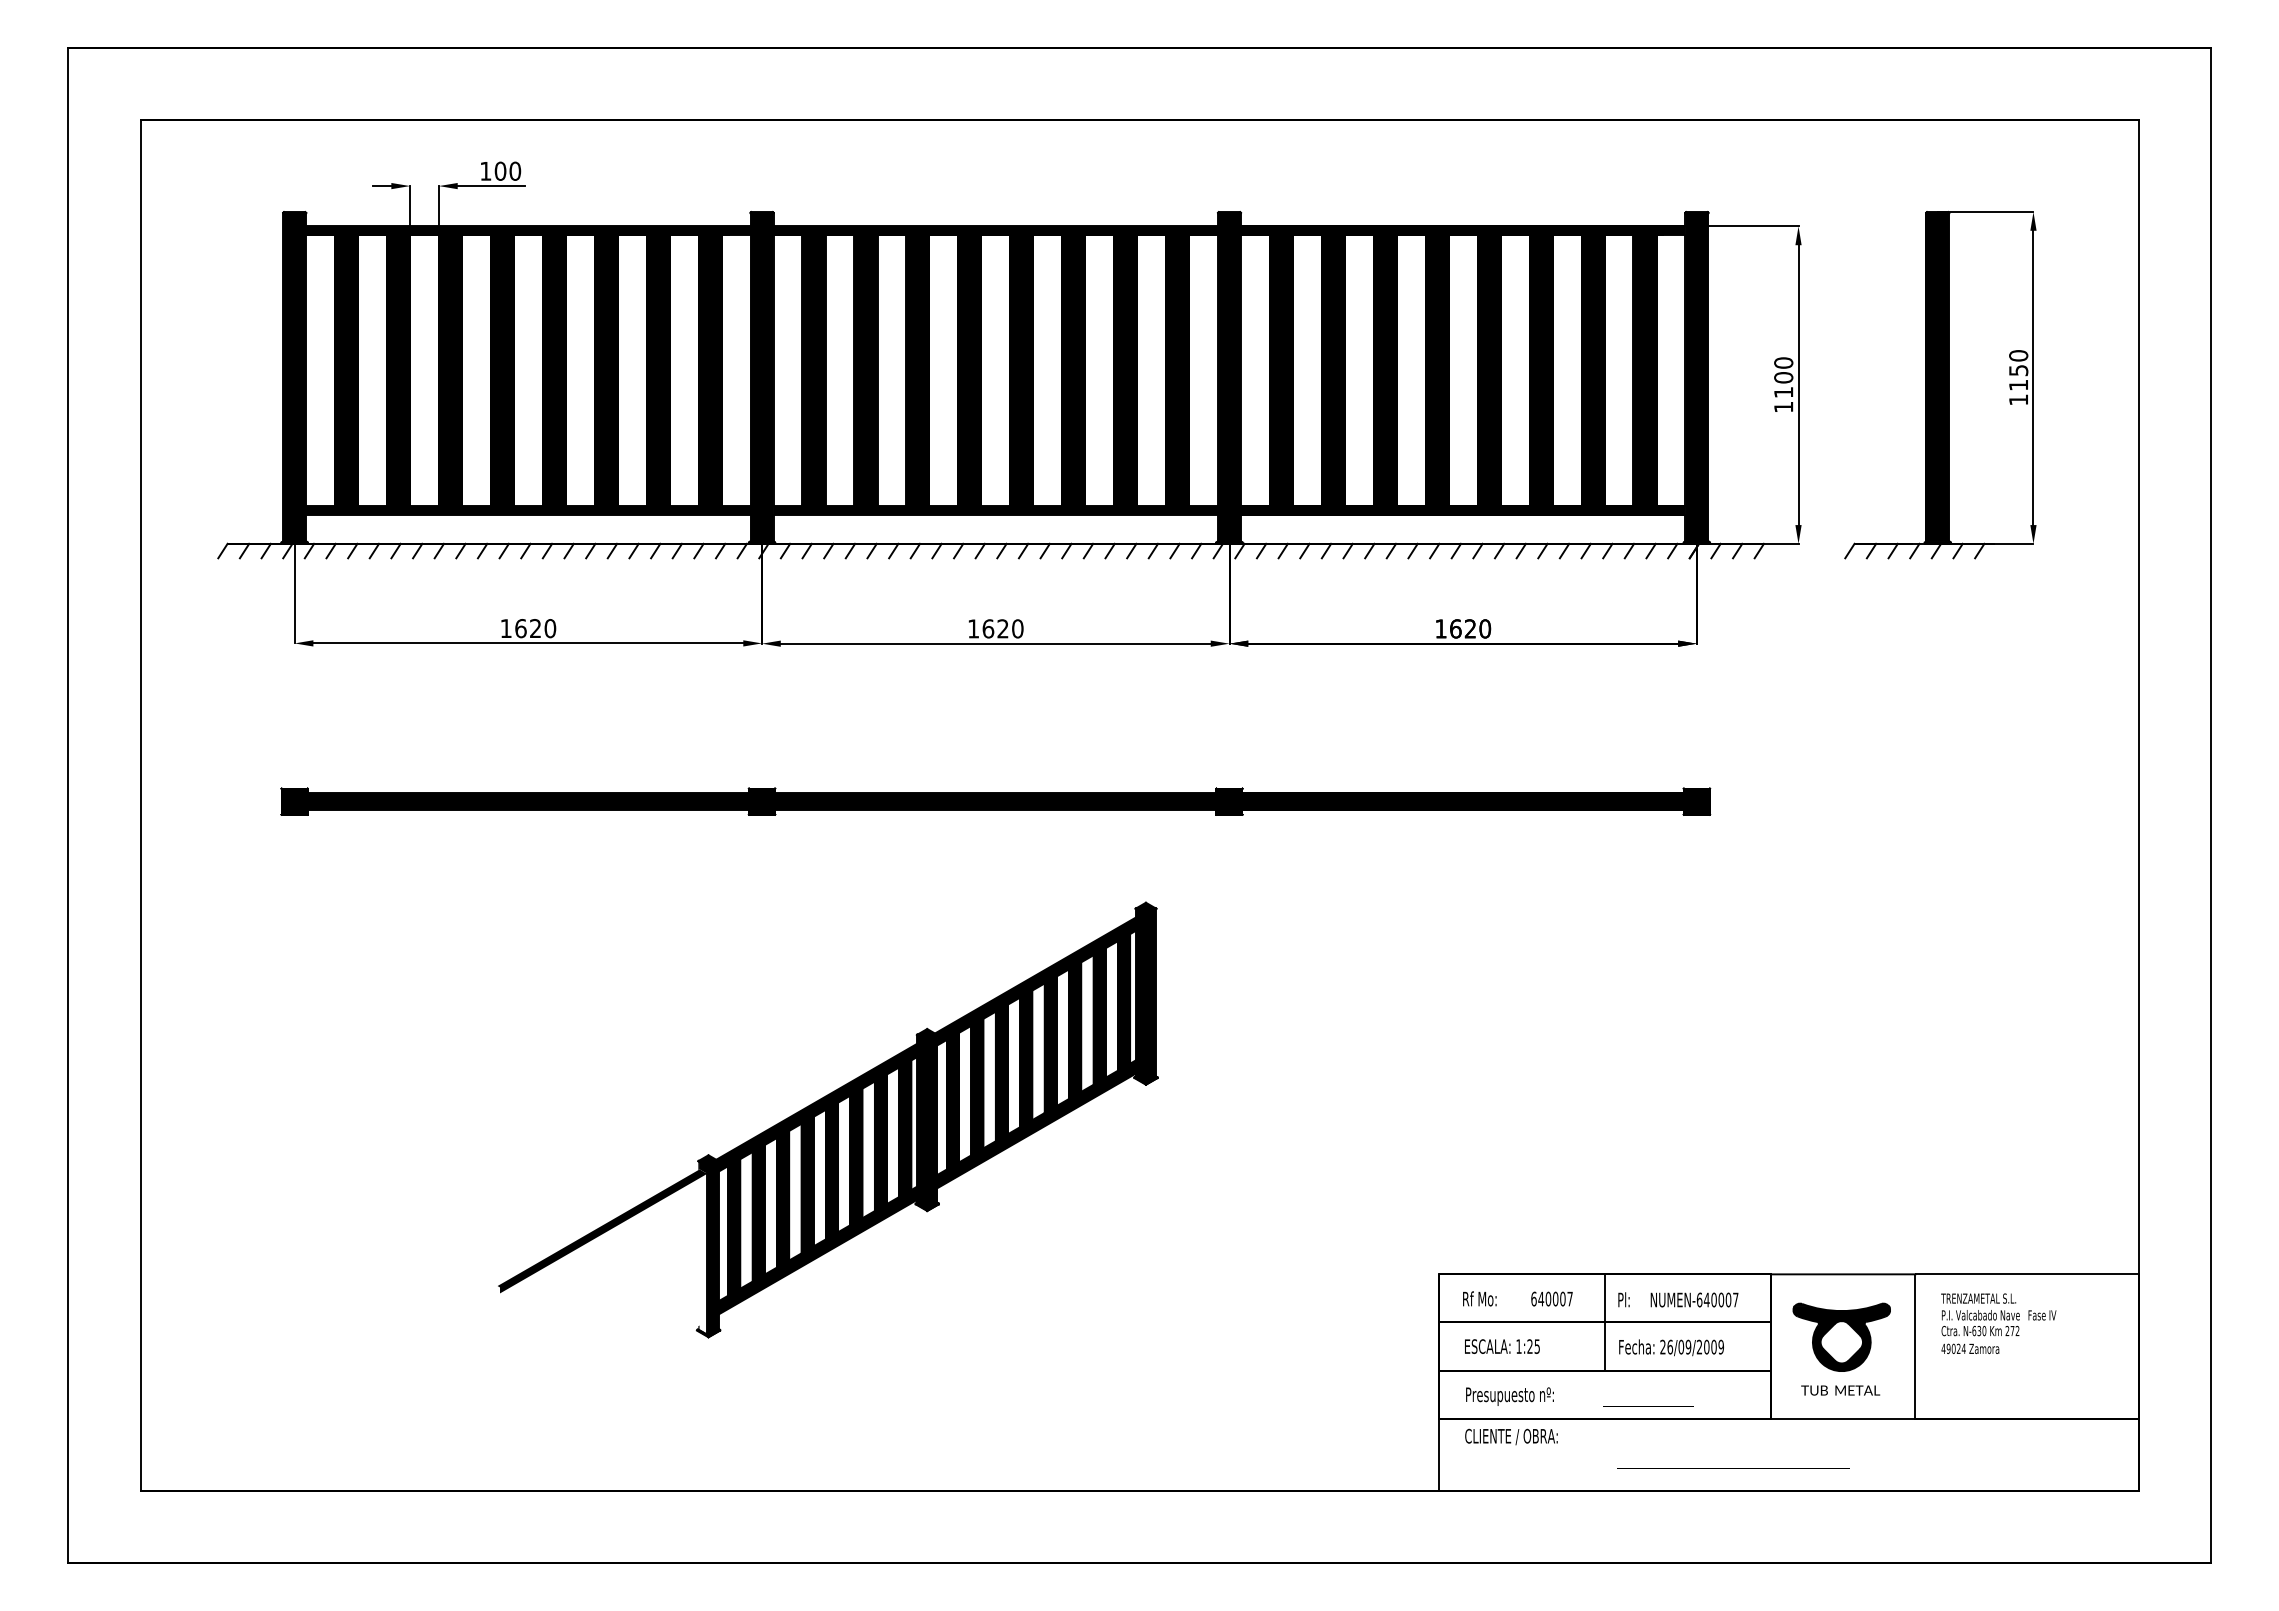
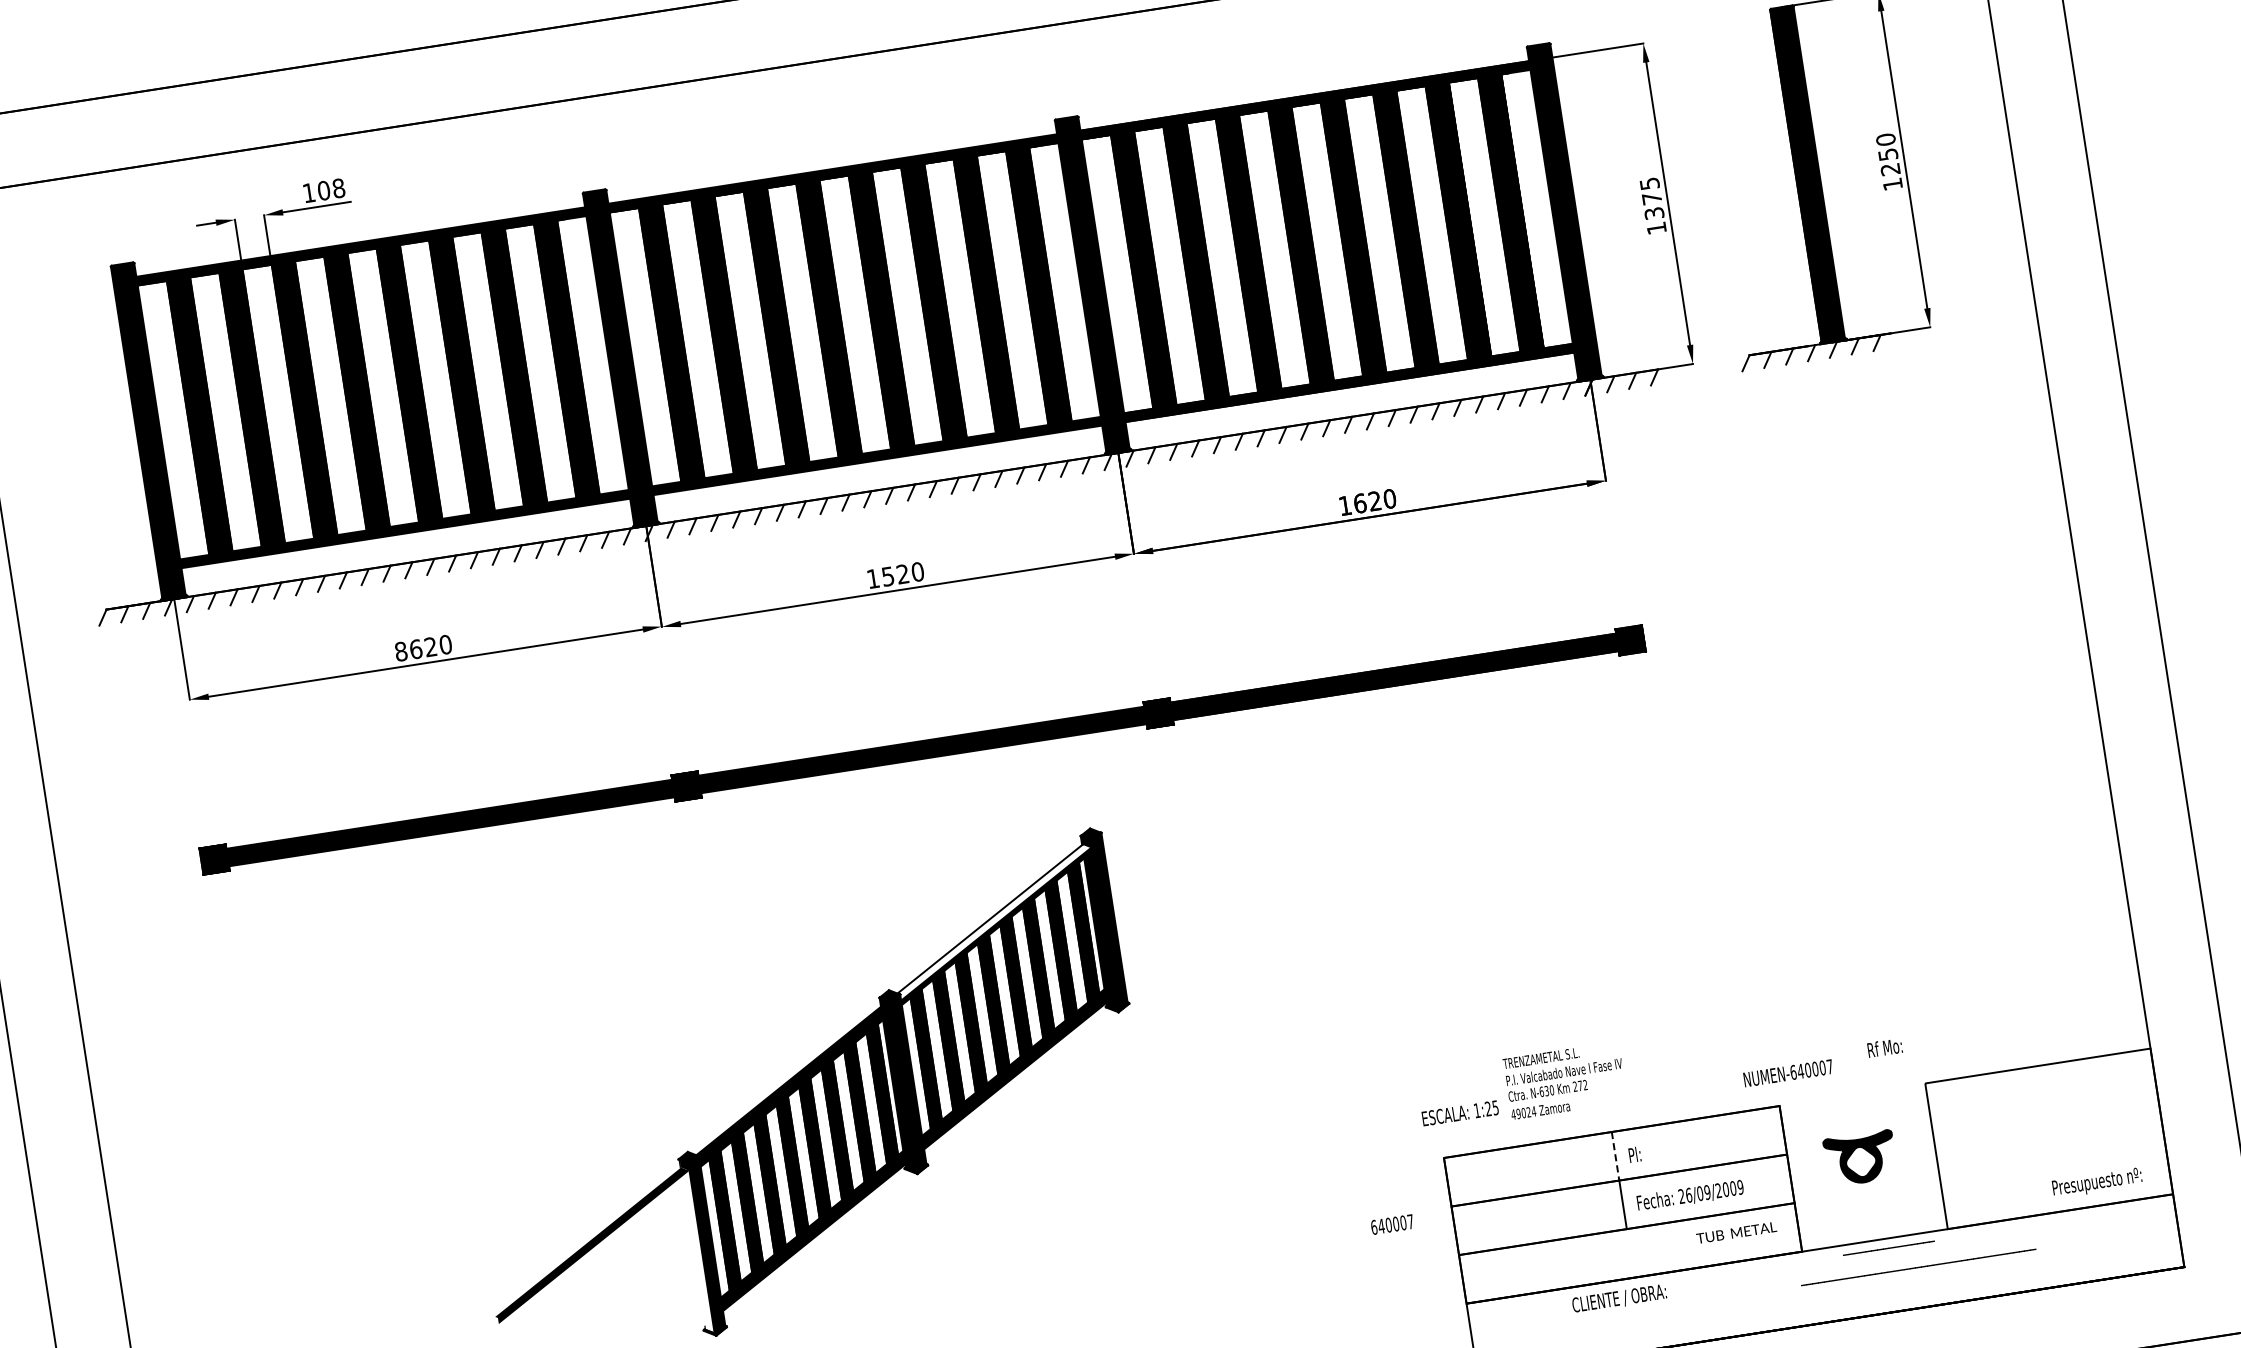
text: (515, 171) -> (339, 188), 100 -> 108
text: (1783, 377) -> (1651, 198), 1100 -> 1375
text: (2018, 385) -> (1890, 169), 1150 -> 1250
text: (505, 628) -> (400, 651), 1620 -> 8620
text: (988, 628) -> (888, 576), 1620 -> 1520
fill: (1039, 978) -> (994, 921), removed
line: (1843, 1274) -> (1852, 1094), removed
text: (1479, 1298) -> (1884, 1047), moved
text: (1551, 1298) -> (1391, 1224), moved
line: (1605, 1298) -> (1616, 1156), solid -> dashed
text: (1694, 1299) -> (1788, 1072), moved
text: (1998, 1323) -> (1565, 1080), moved
part: (1841, 1336) -> (1860, 1157), size x0.7
text: (1502, 1346) -> (1460, 1113), moved
text: (1840, 1390) -> (1736, 1232), moved
text: (1509, 1396) -> (2096, 1183), moved
text: (1648, 1406) -> (1888, 1248), moved
text: (1511, 1436) -> (1619, 1298), moved
text: (1733, 1468) -> (1918, 1267), moved

